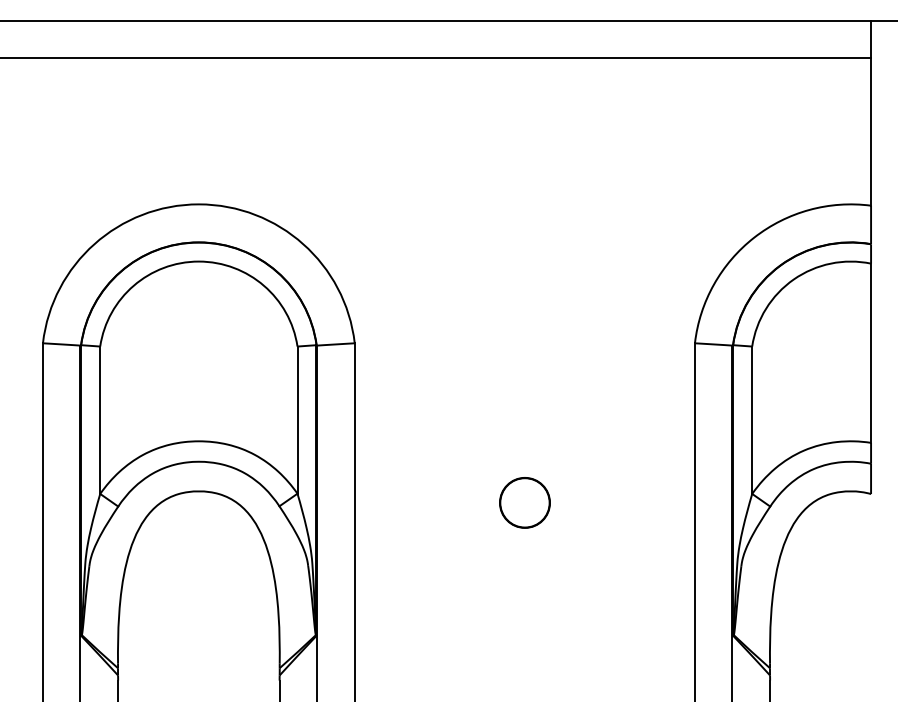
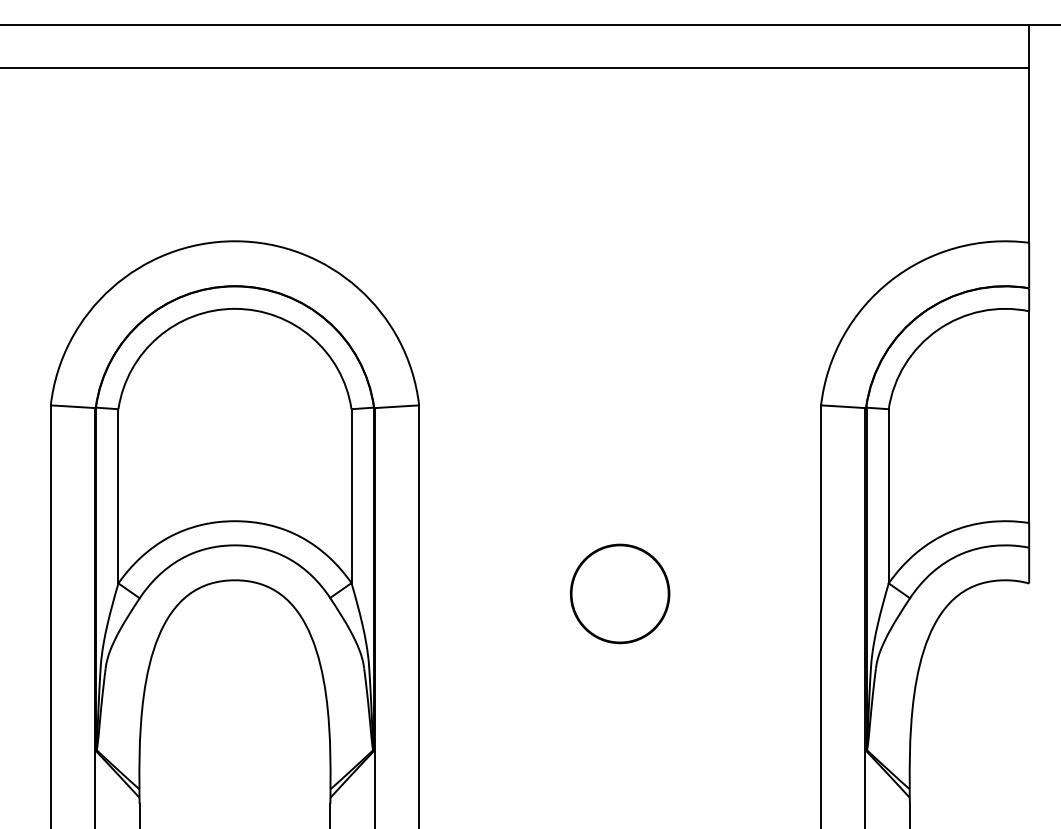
part: (525, 502) -> (620, 593), size x1.67

